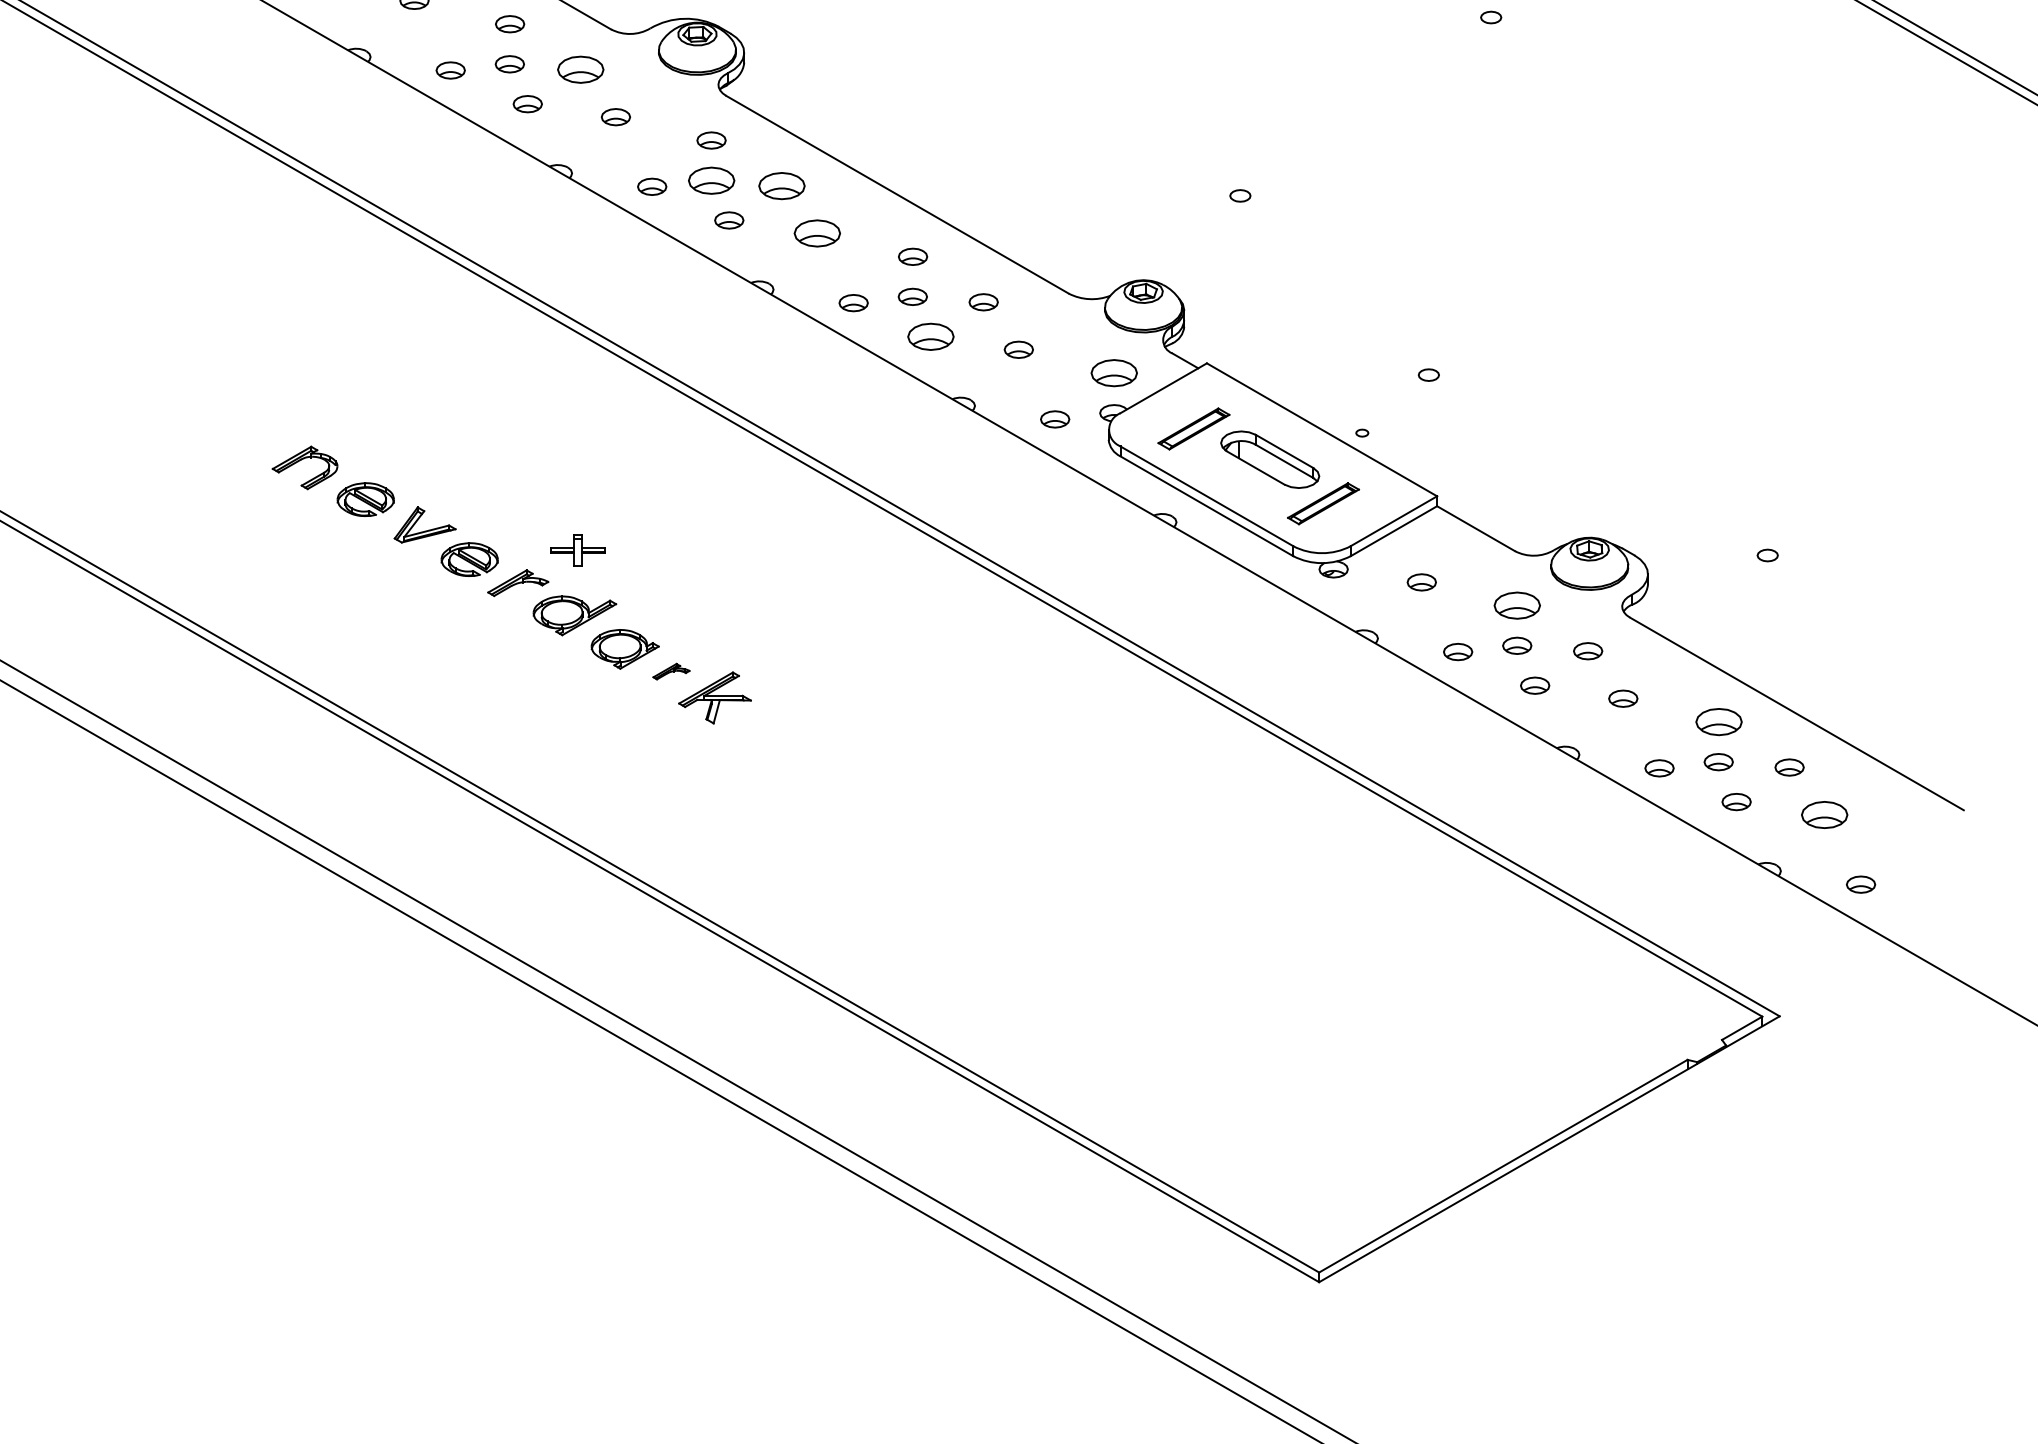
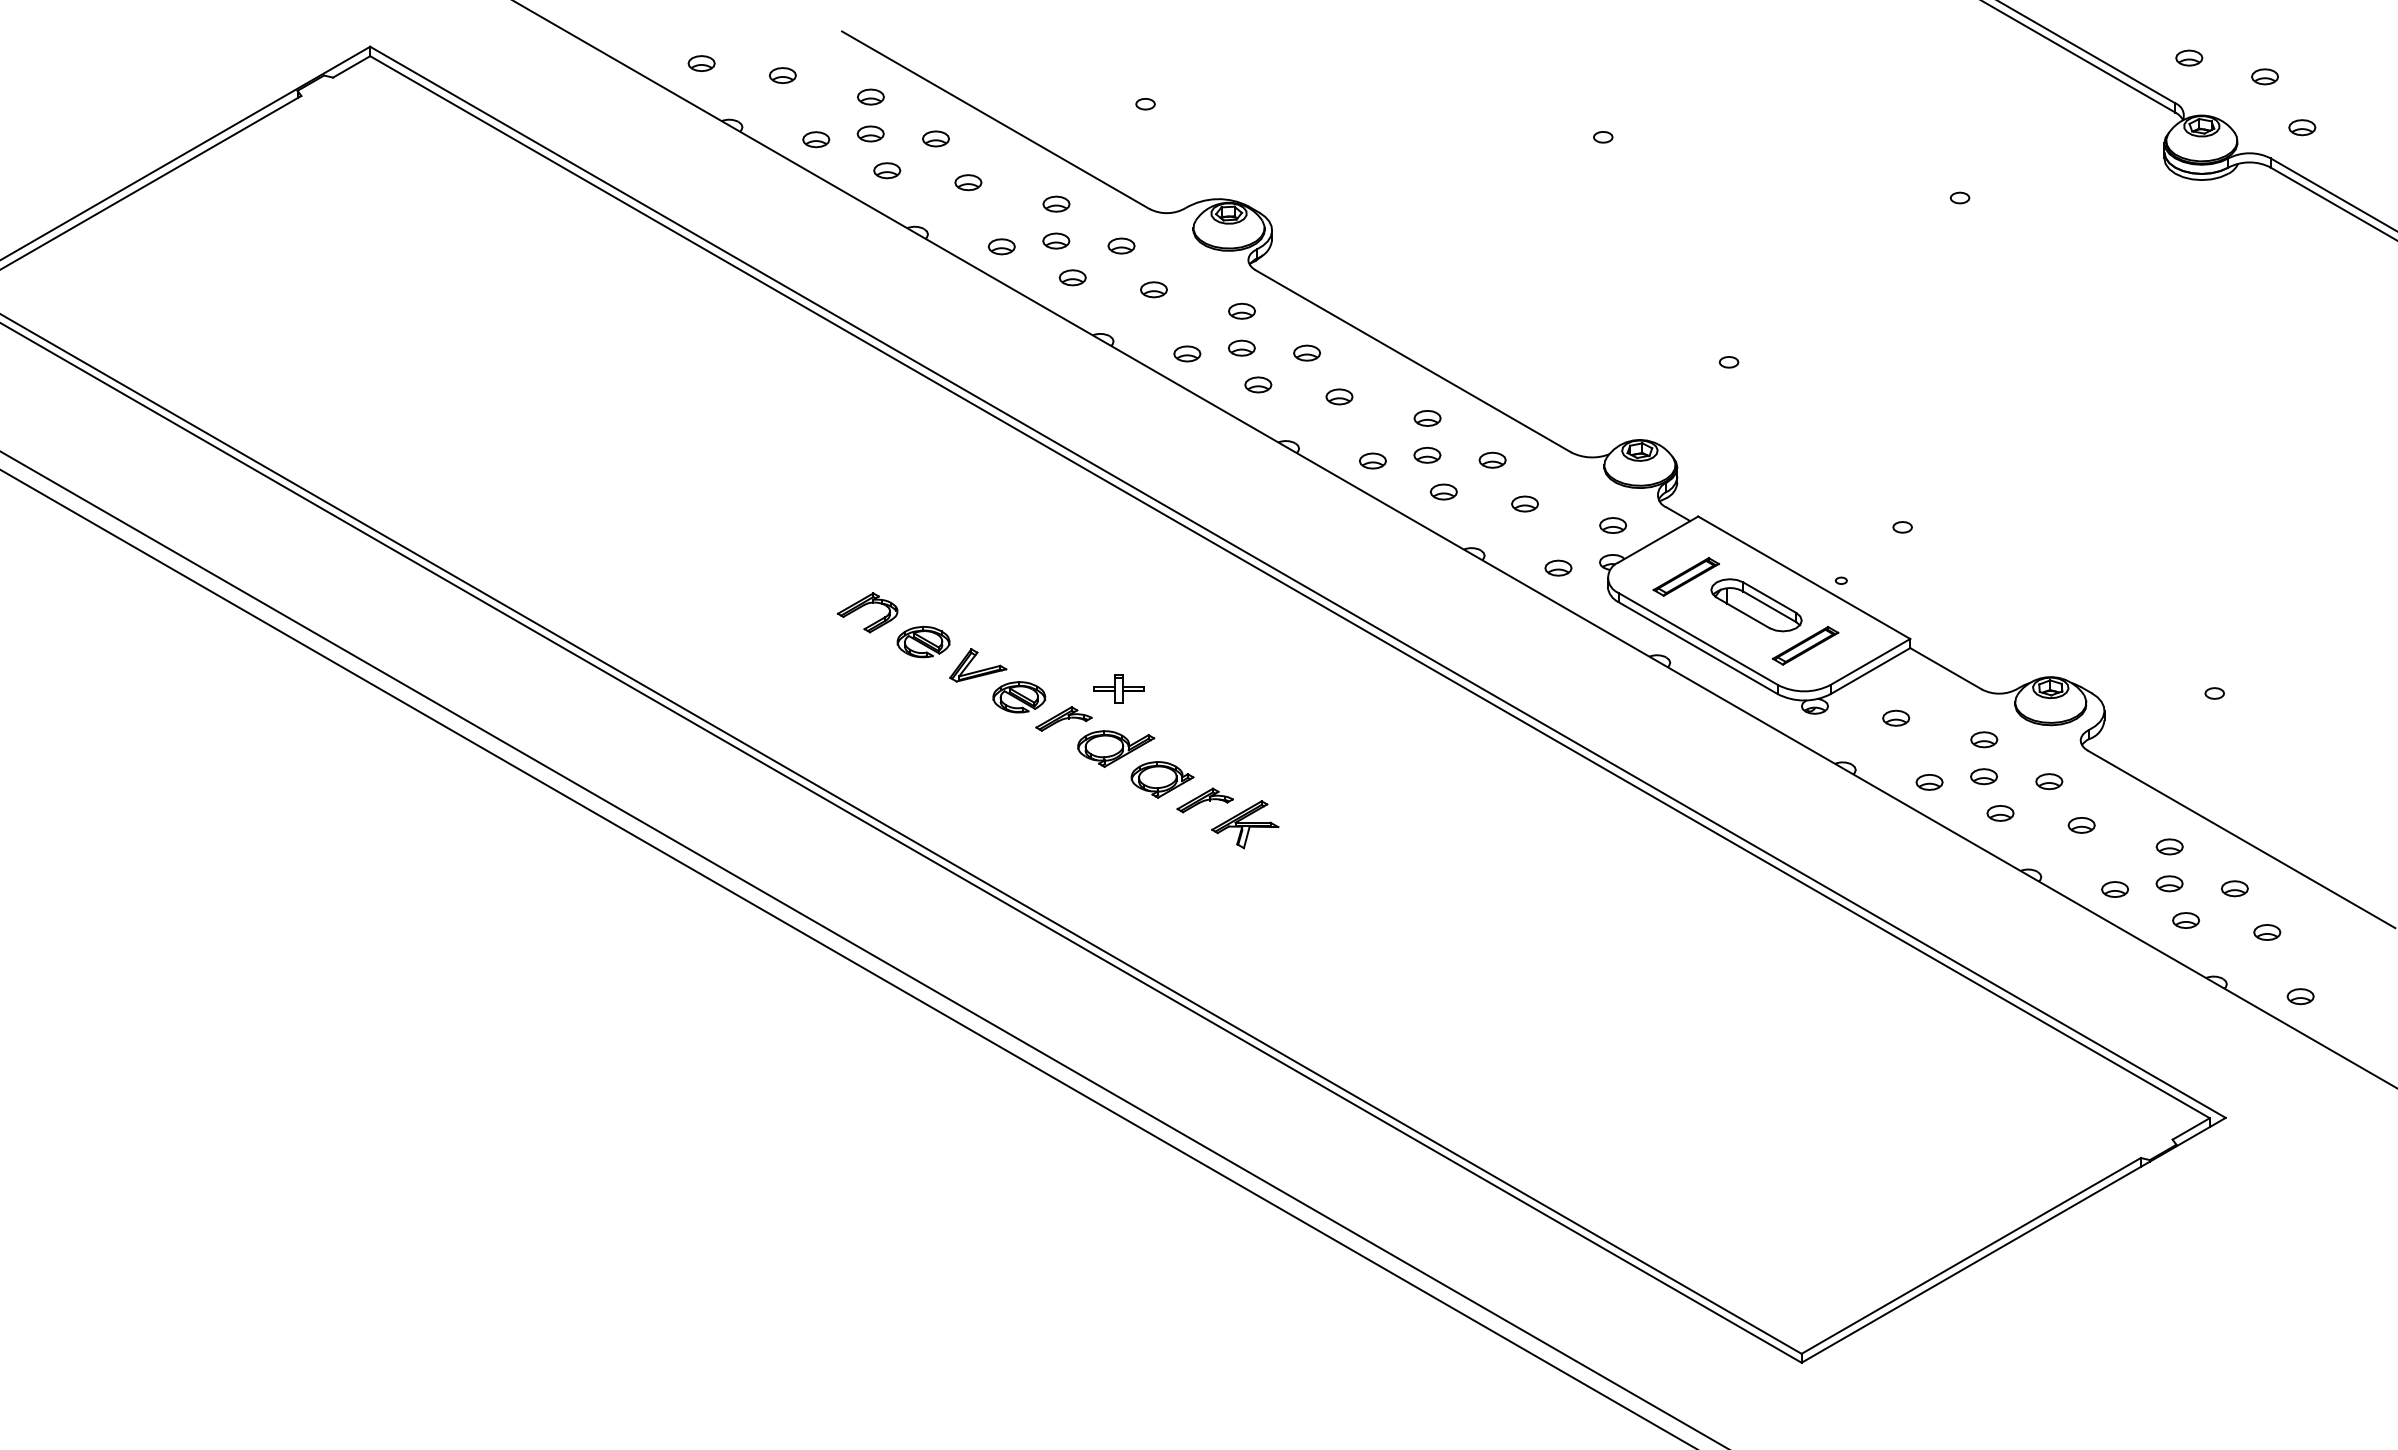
part: (580, 69) -> (1121, 245), size x0.62
part: (710, 179) -> (1241, 347), size x0.62
part: (782, 185) -> (1307, 352), size x0.62
part: (817, 233) -> (1339, 396), size x0.62
part: (930, 336) -> (1443, 491), size x0.62
part: (1114, 373) -> (1613, 525), size x0.62
part: (1517, 605) -> (1984, 739), size x0.62
part: (670, 671) -> (1204, 800), size x1.67
part: (1718, 721) -> (2169, 846), size x0.62
part: (1825, 815) -> (2267, 932), size x0.62

